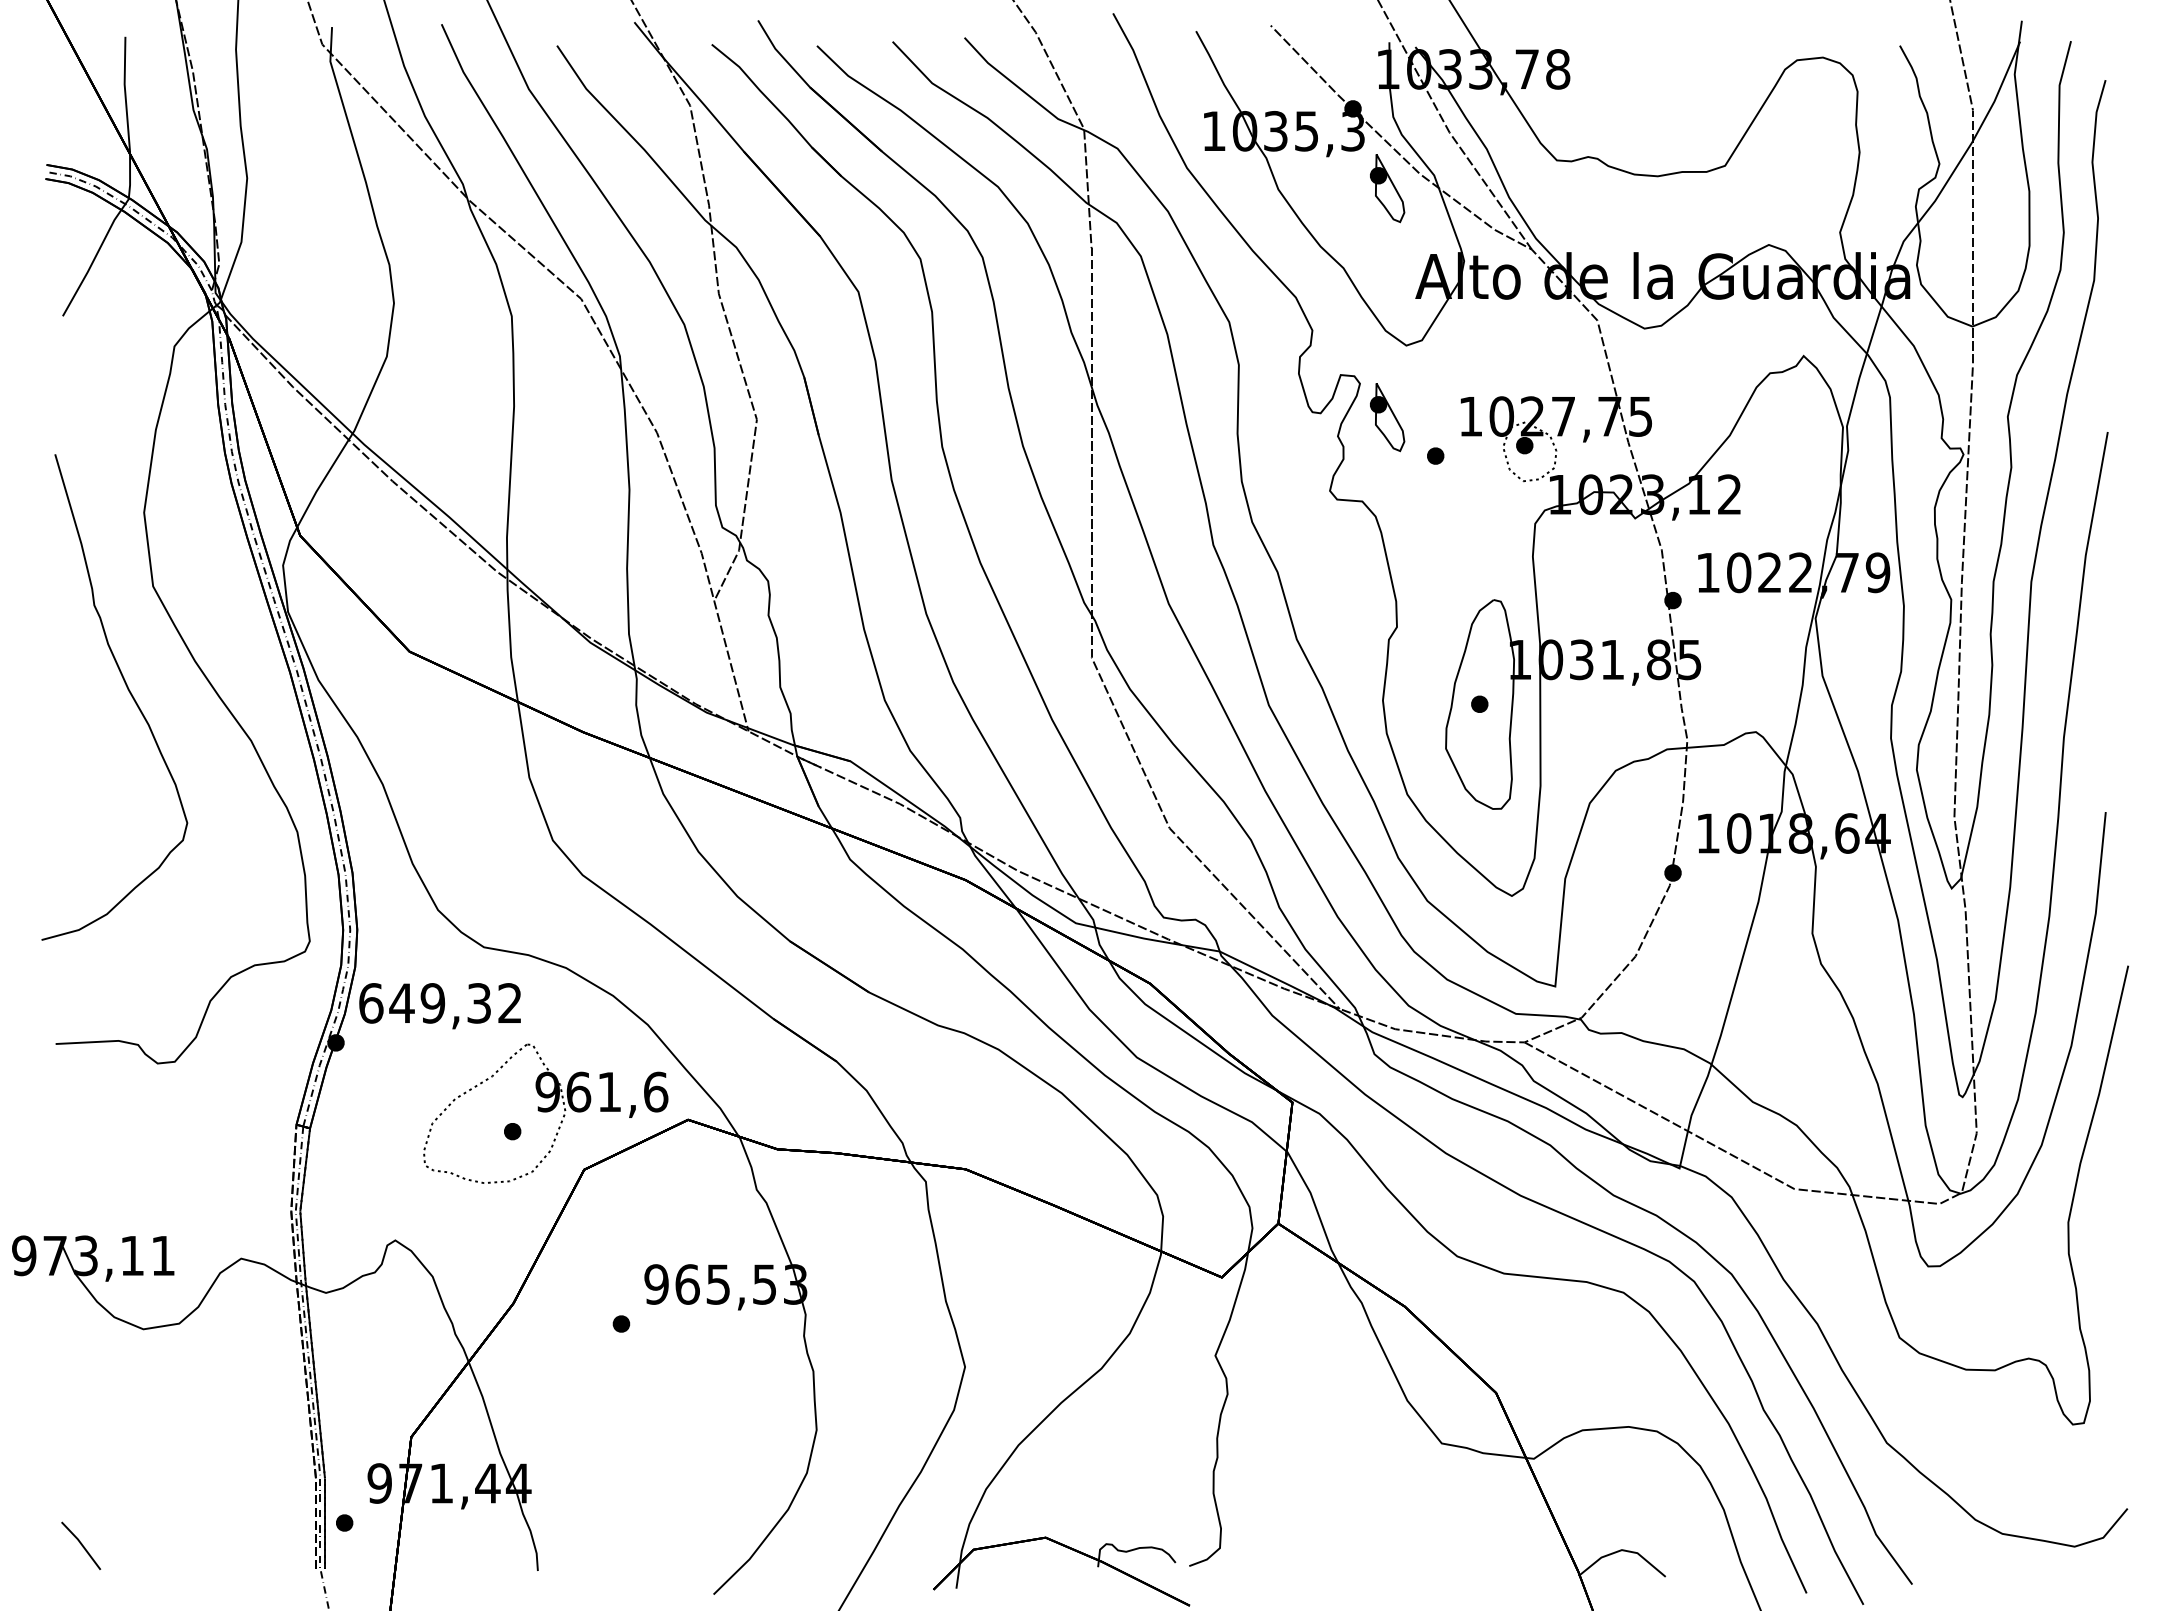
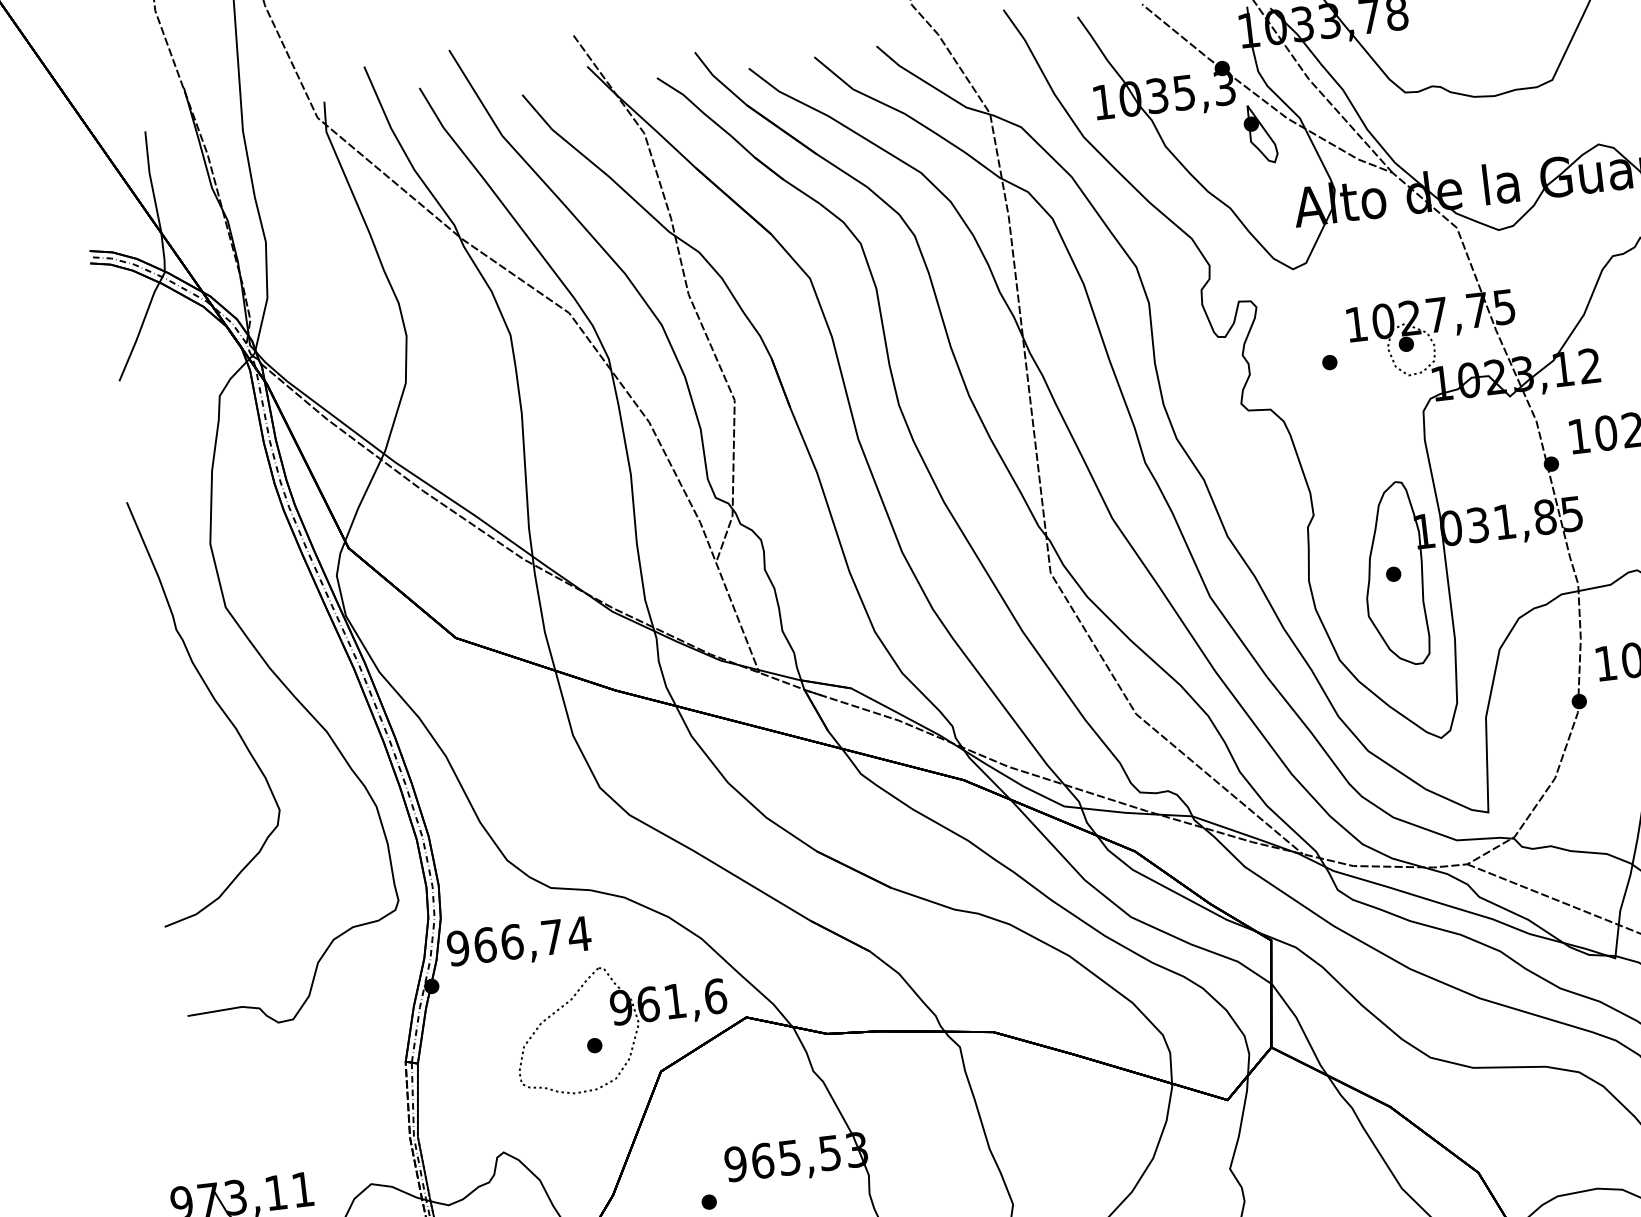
part: (1387, 417) -> (1283, 333), removed
text: (440, 1003) -> (518, 941), 649,32 -> 966,74

